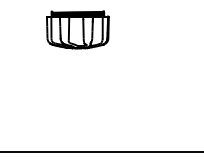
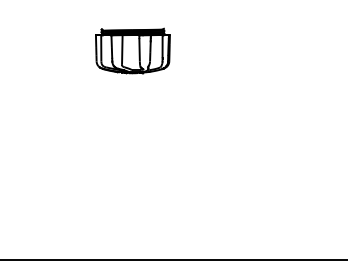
part: (77, 29) -> (132, 50), size x0.7

